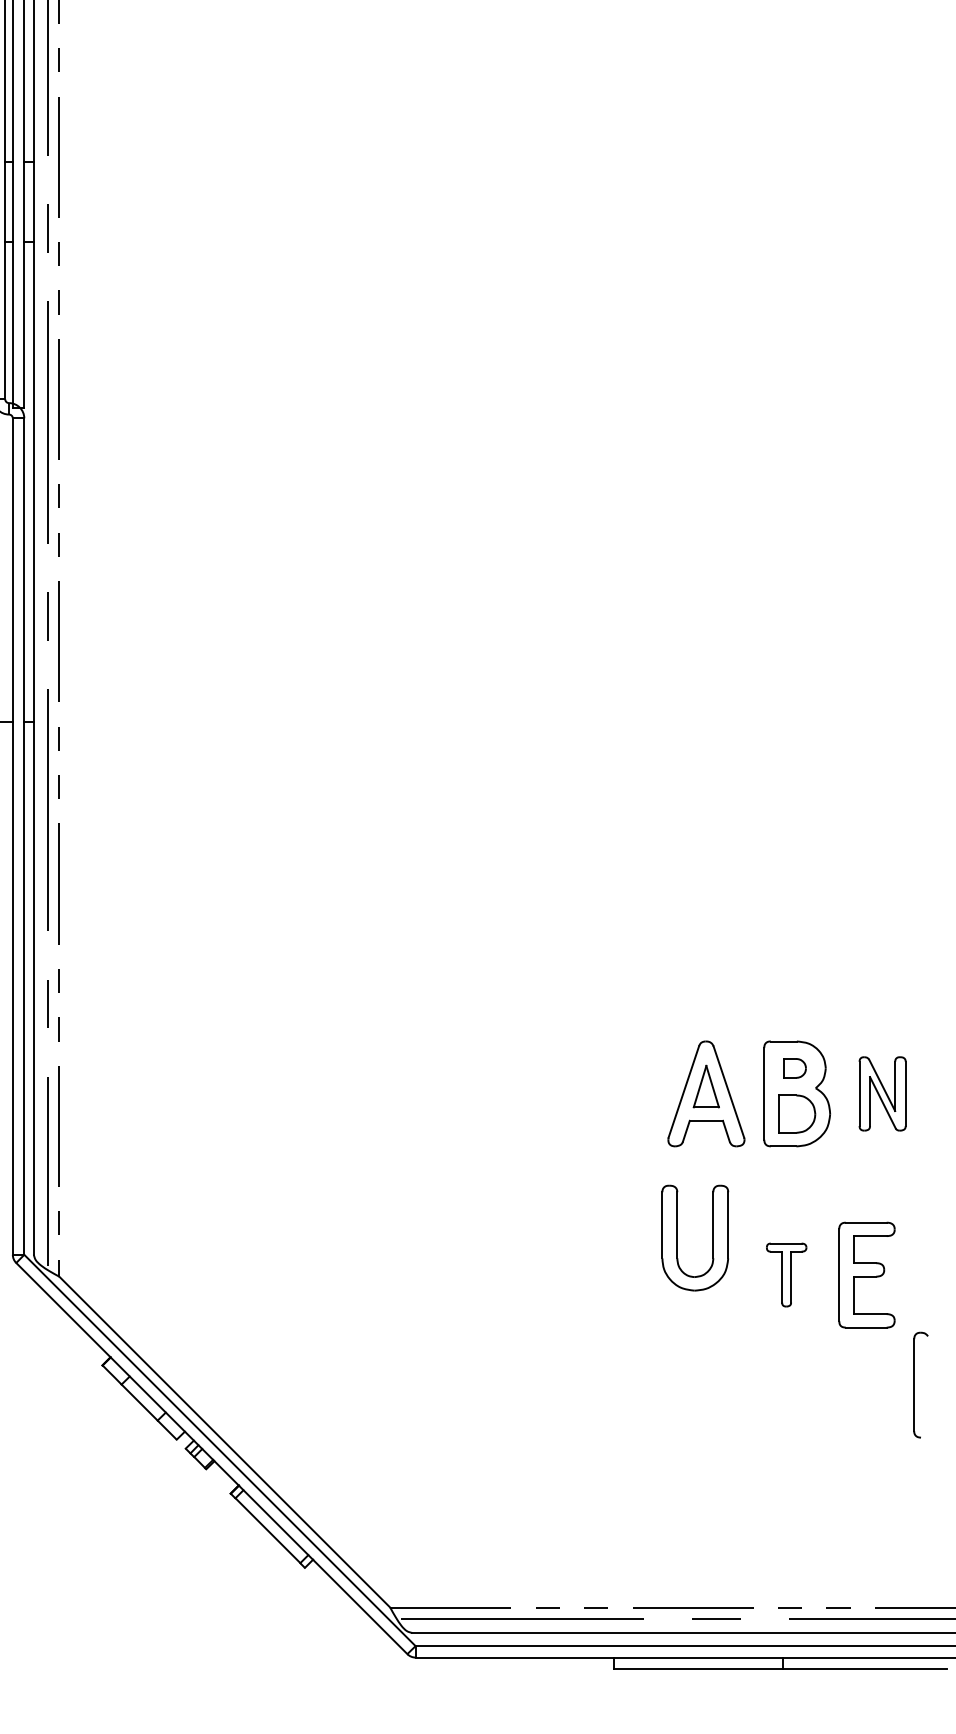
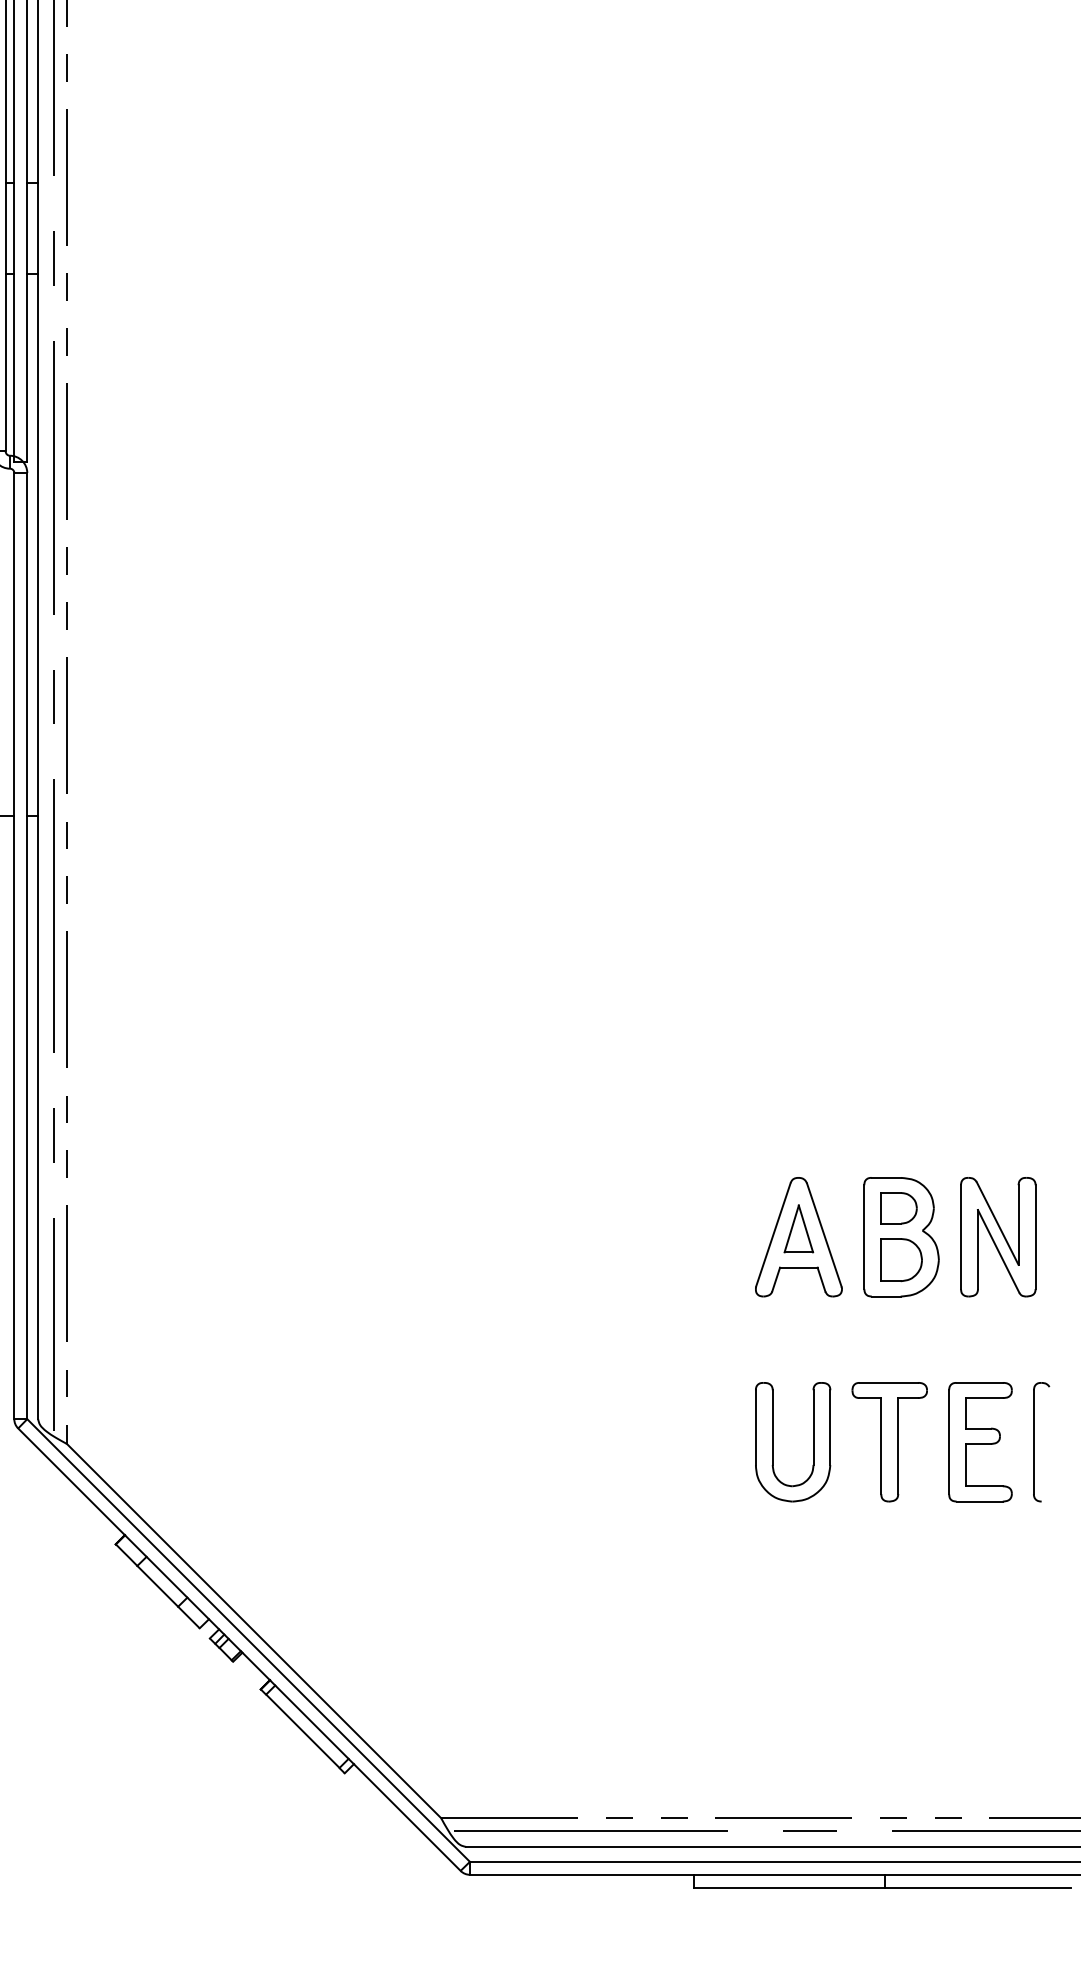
part: (794, 1068) -> (898, 1208), size x1.43
part: (882, 1093) -> (998, 1236), size x1.43
part: (712, 1237) -> (812, 1441), moved
part: (786, 1274) -> (889, 1441), size x1.67
part: (920, 1384) -> (1041, 1441), moved

